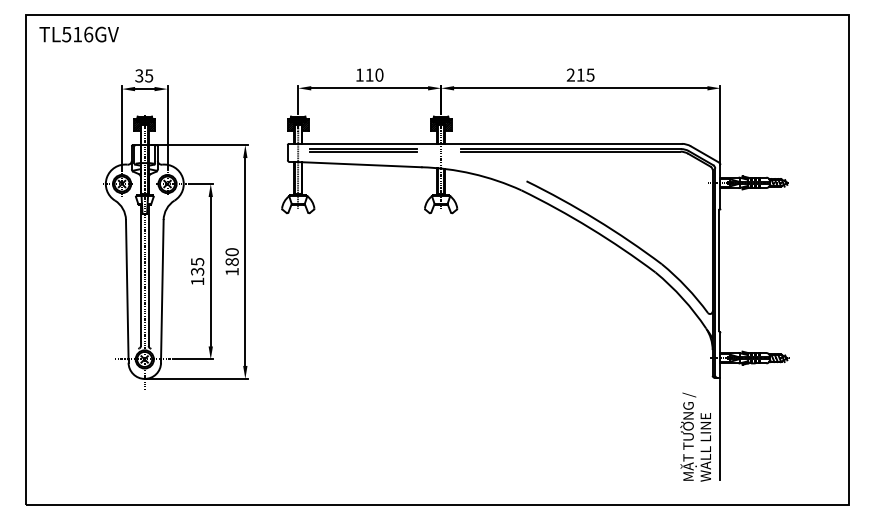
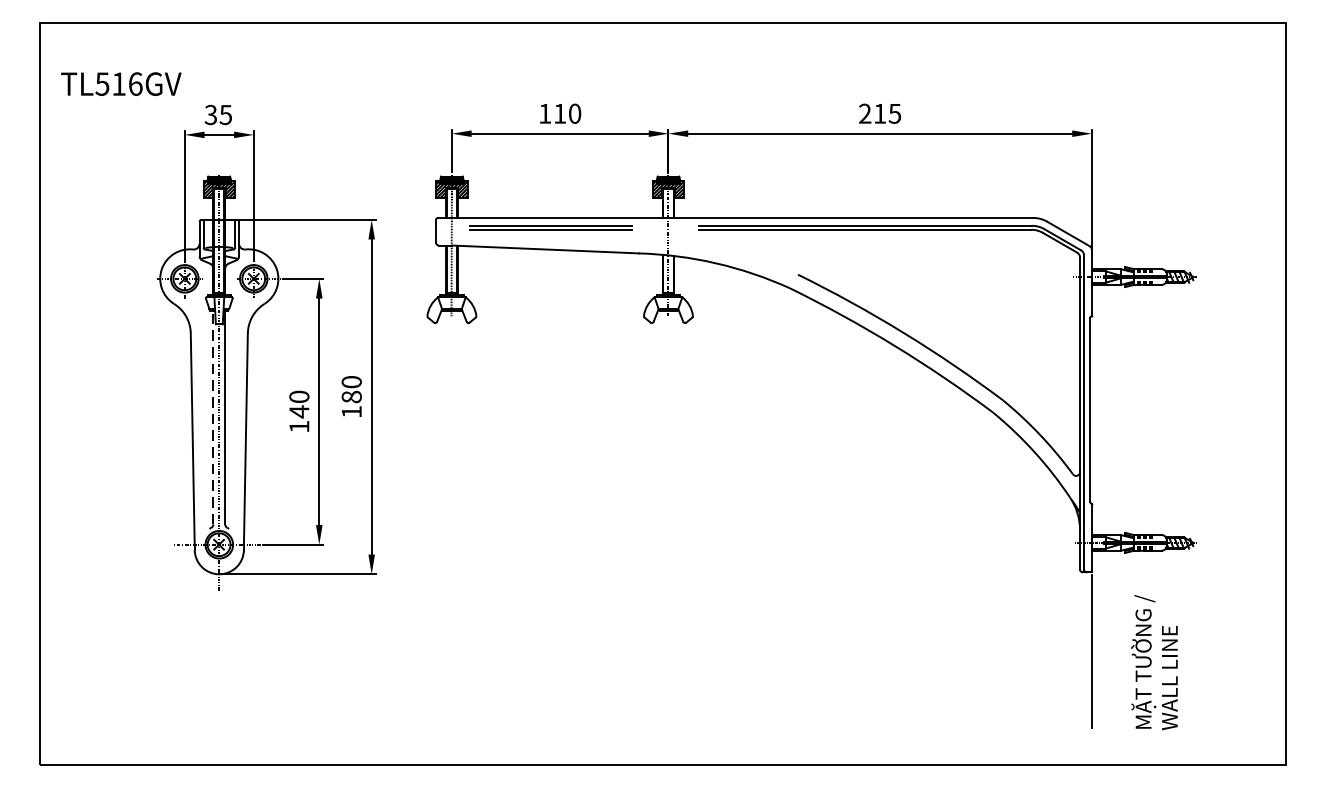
text: (78, 34) -> (120, 83), moved
text: (197, 266) -> (299, 403), 135 -> 140
line: (140, 275) -> (212, 417), solid -> dashed
text: (695, 436) -> (1154, 661), moved

